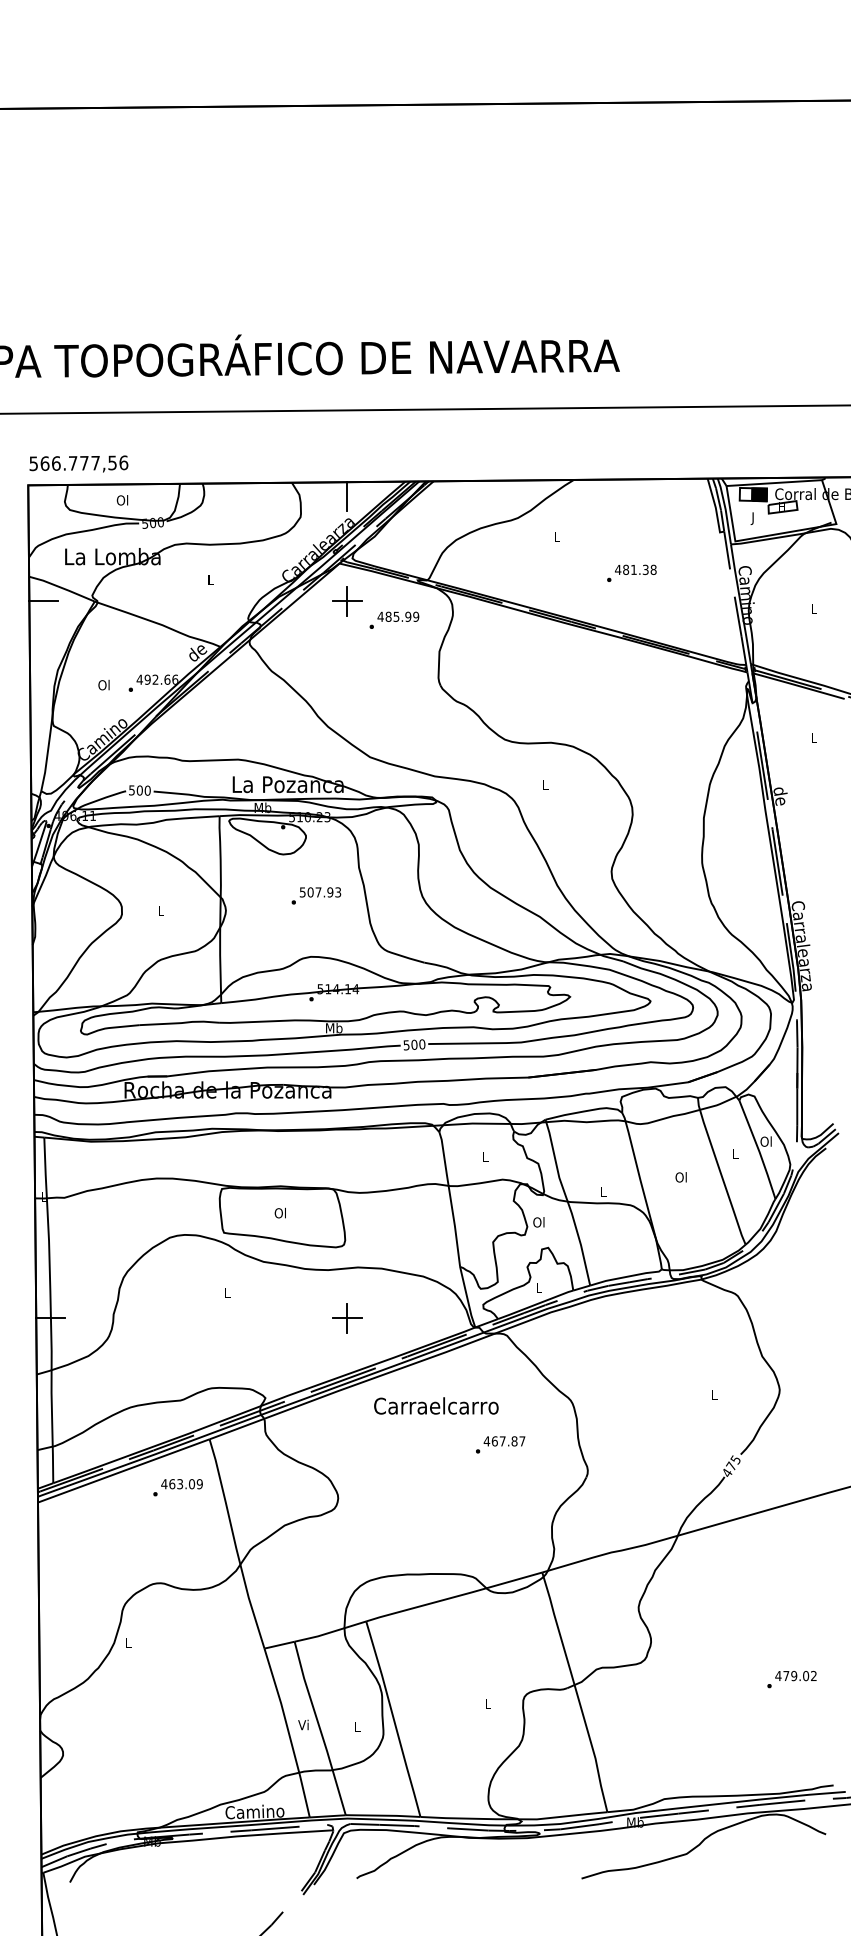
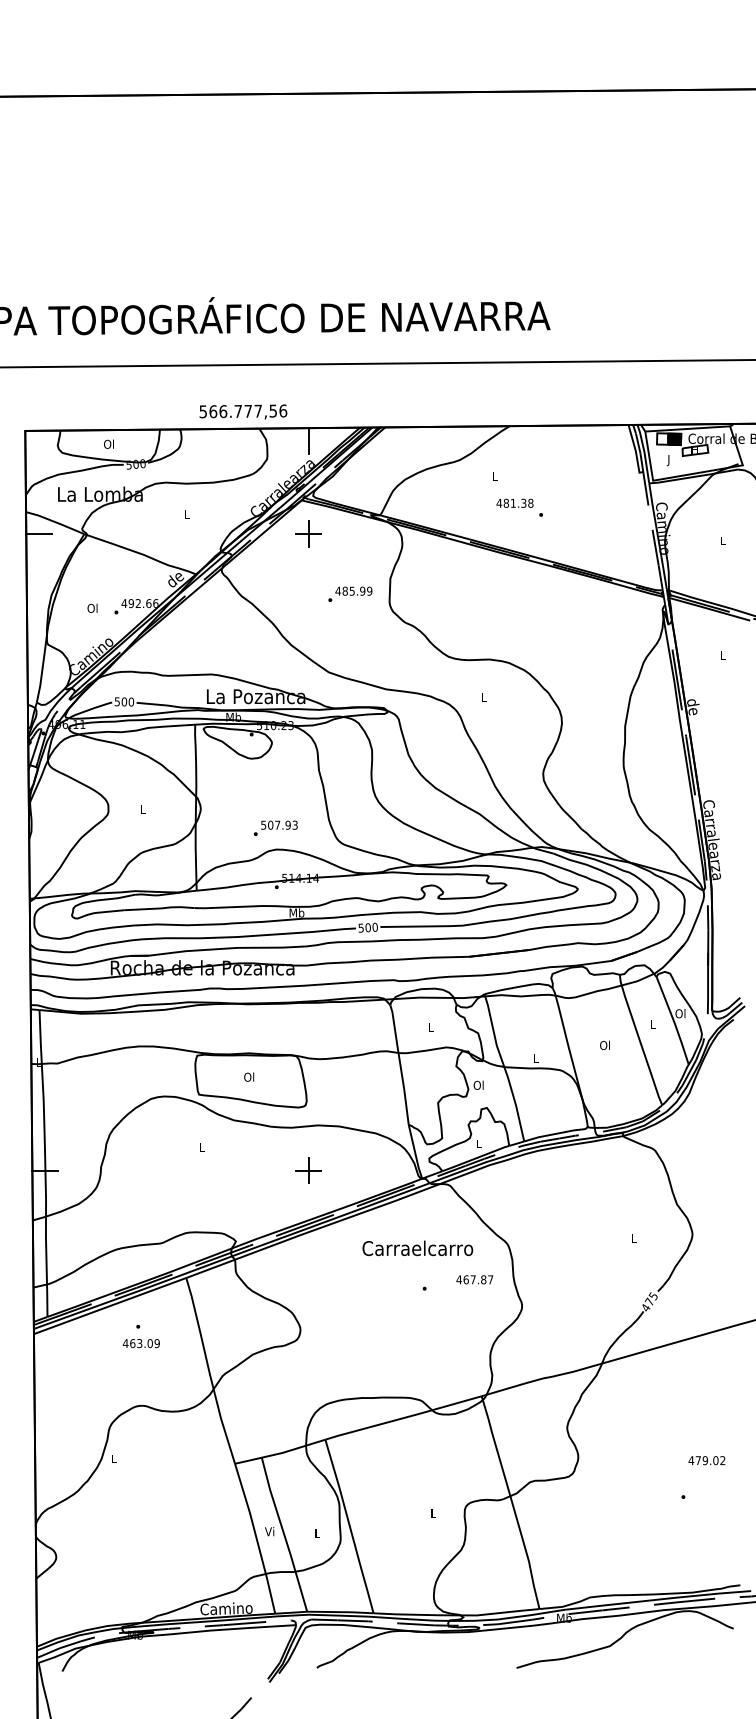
text: (78, 463) -> (243, 411), moved
text: (635, 569) -> (514, 503), moved
text: (394, 619) -> (350, 593), moved
text: (316, 895) -> (275, 827), moved
text: (436, 1405) -> (417, 1247), moved
text: (504, 1441) -> (474, 1279), moved
text: (181, 1484) -> (140, 1343), moved
text: (795, 1676) -> (706, 1461), moved

